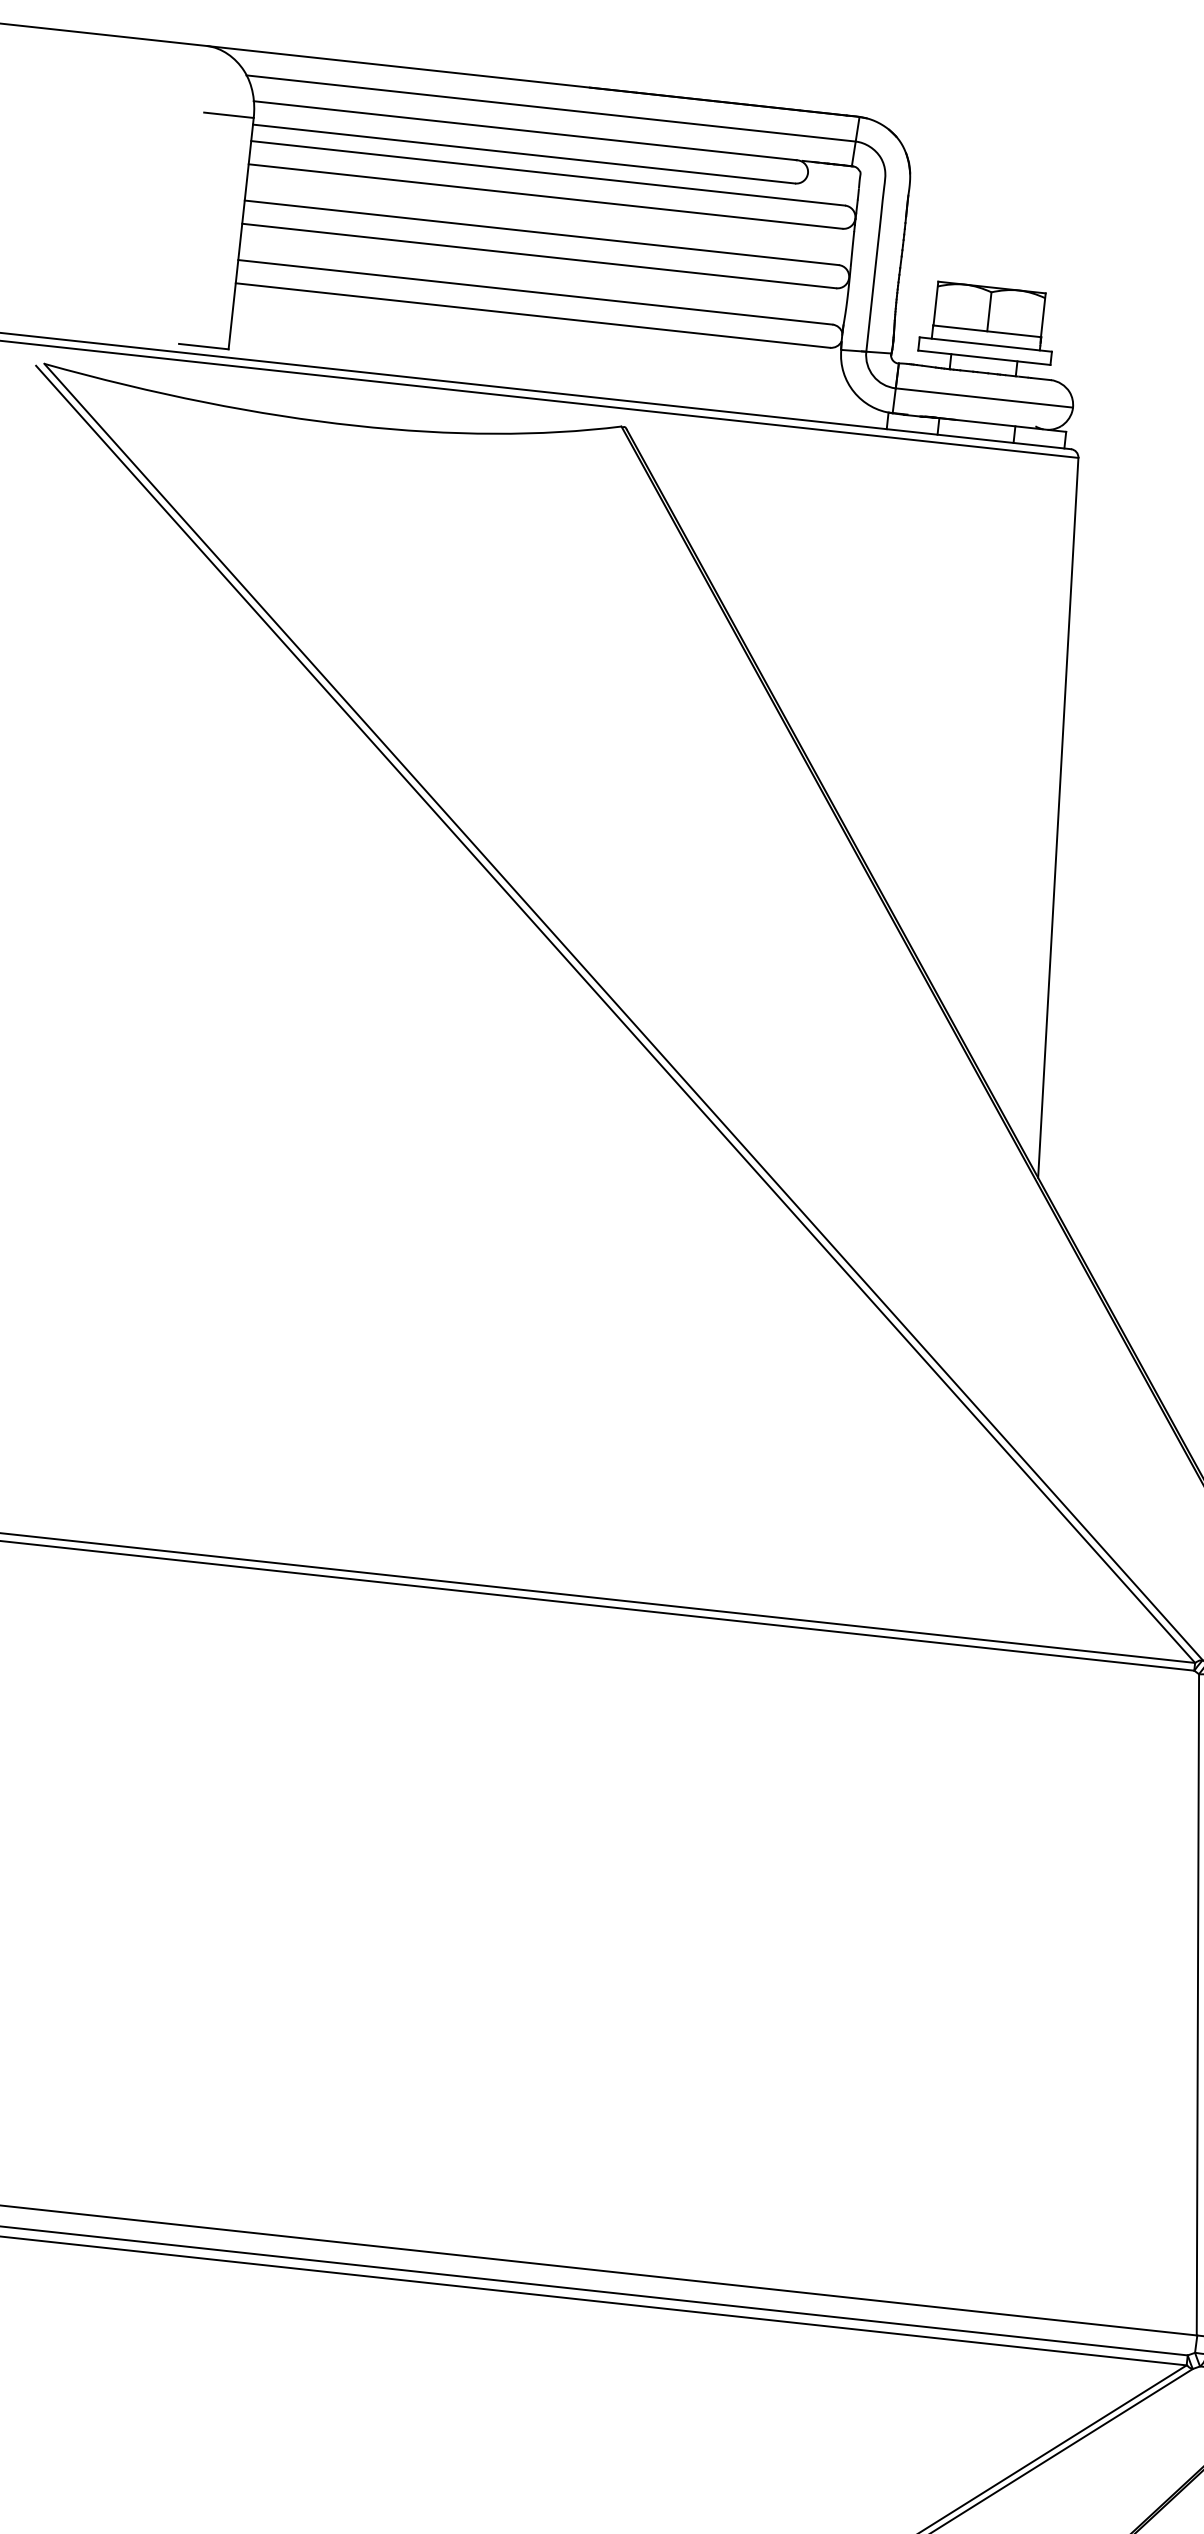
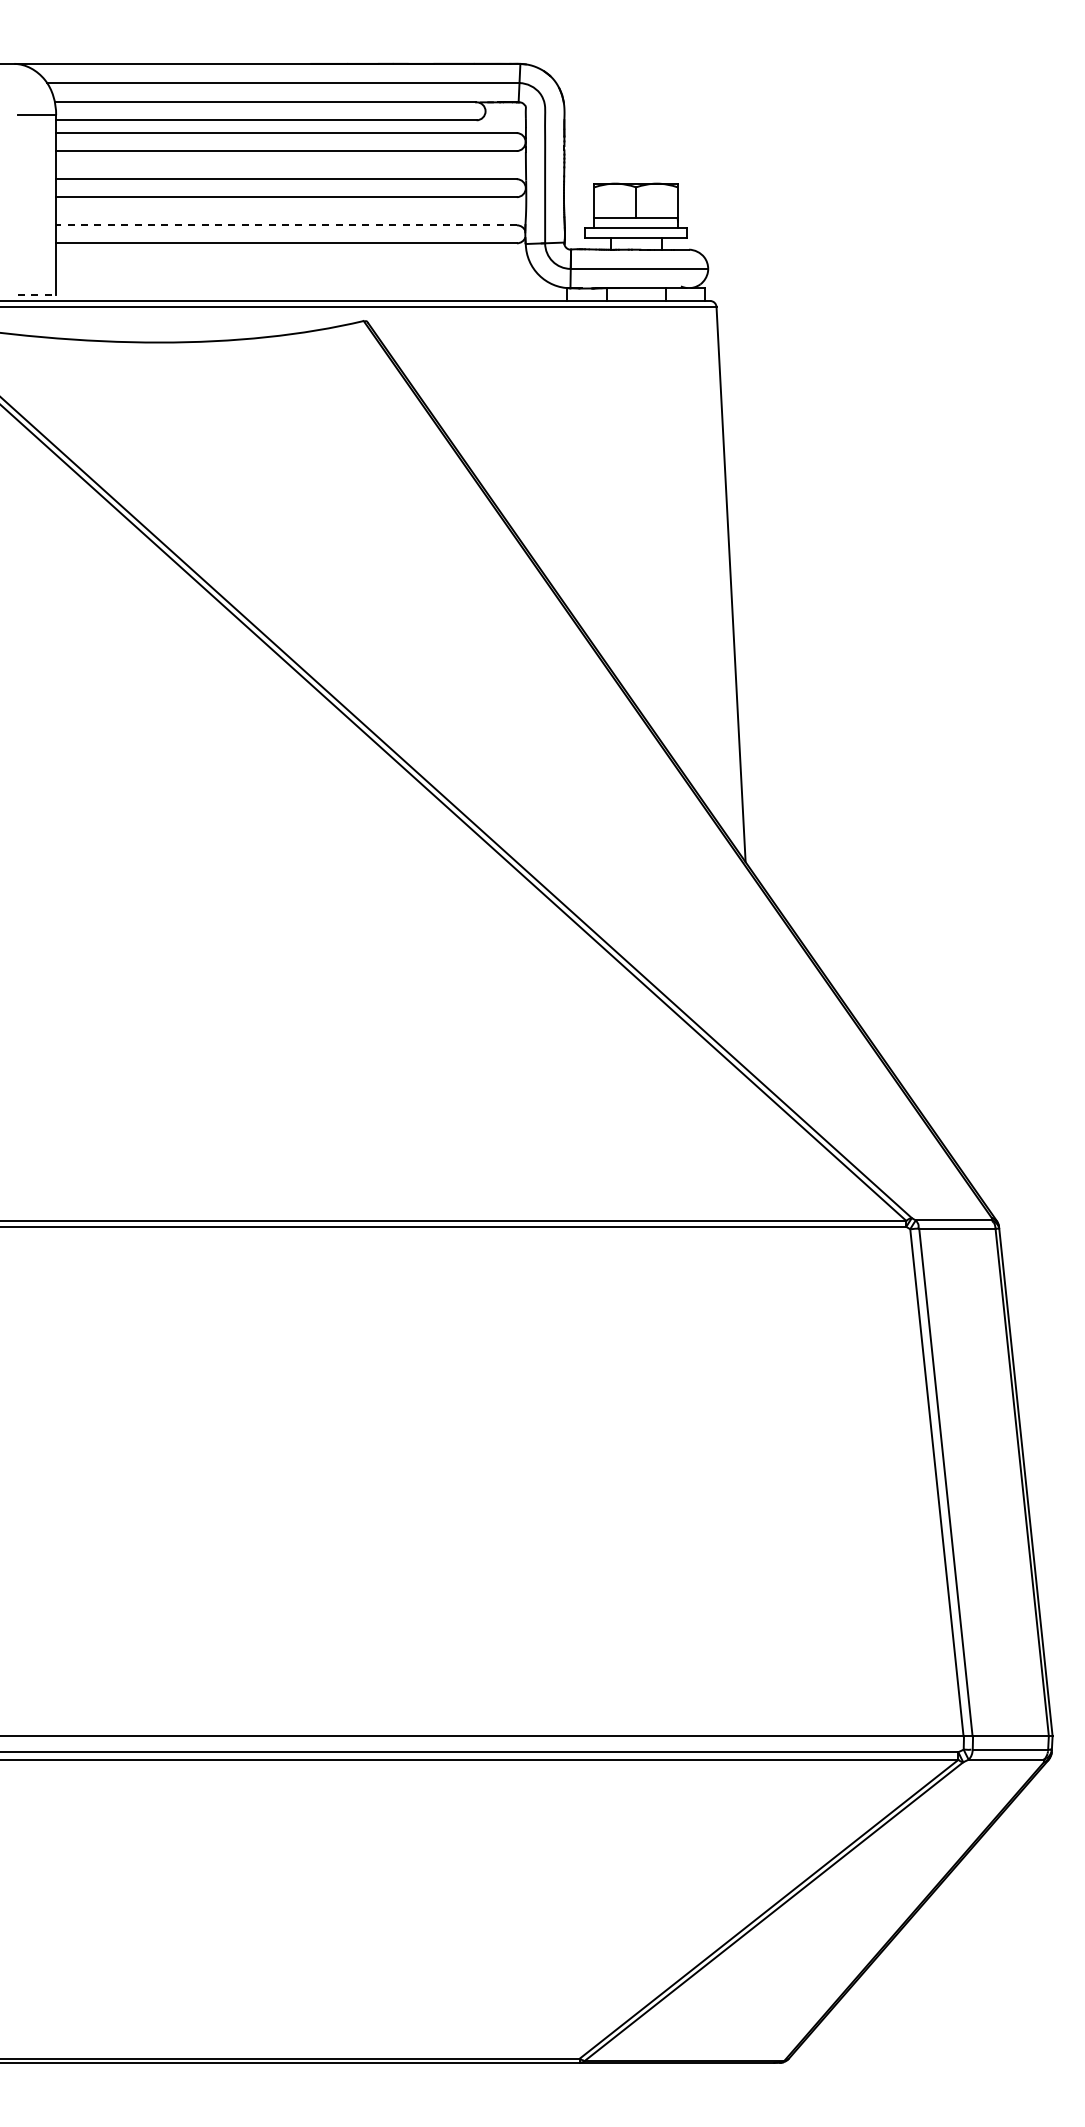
line: (535, 292) -> (286, 225), solid -> dashed
line: (204, 346) -> (37, 294), solid -> dashed

